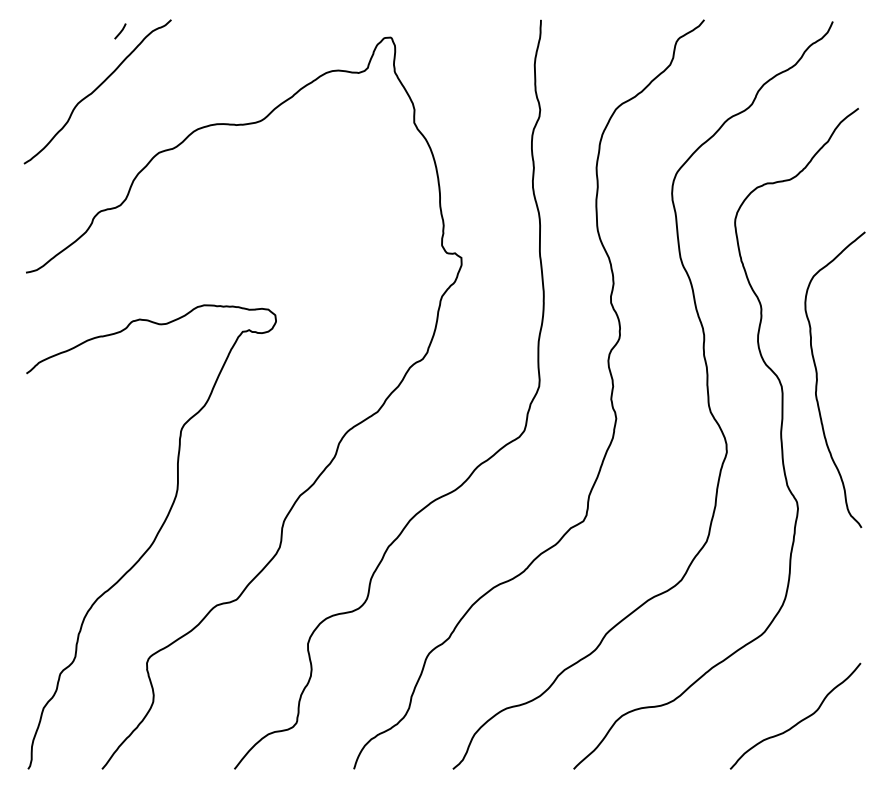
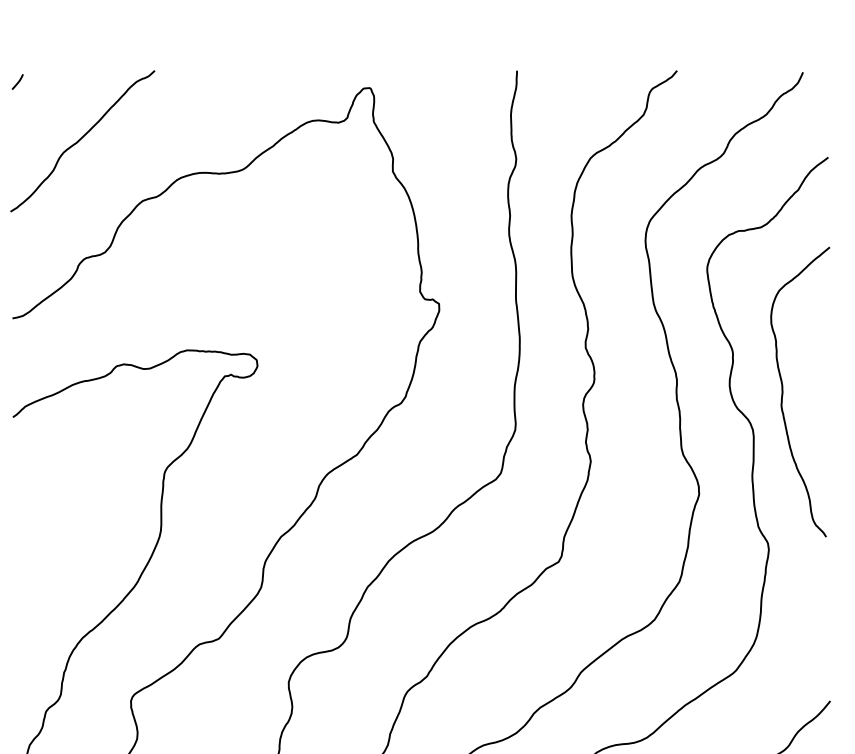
line: (120, 31) -> (17, 82), moved
curve: (817, 379) -> (783, 391), moved

